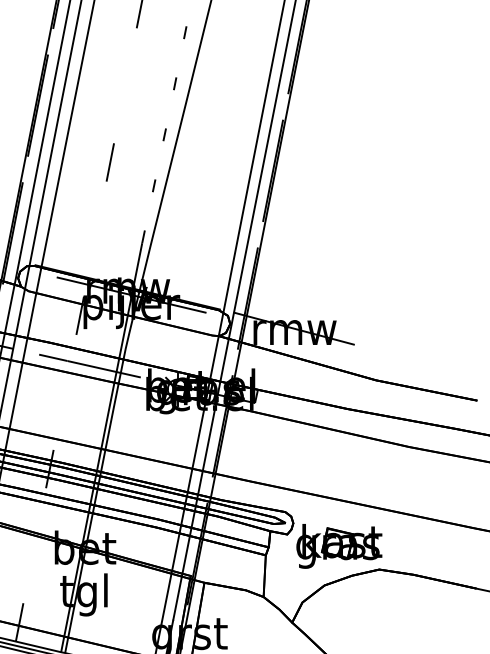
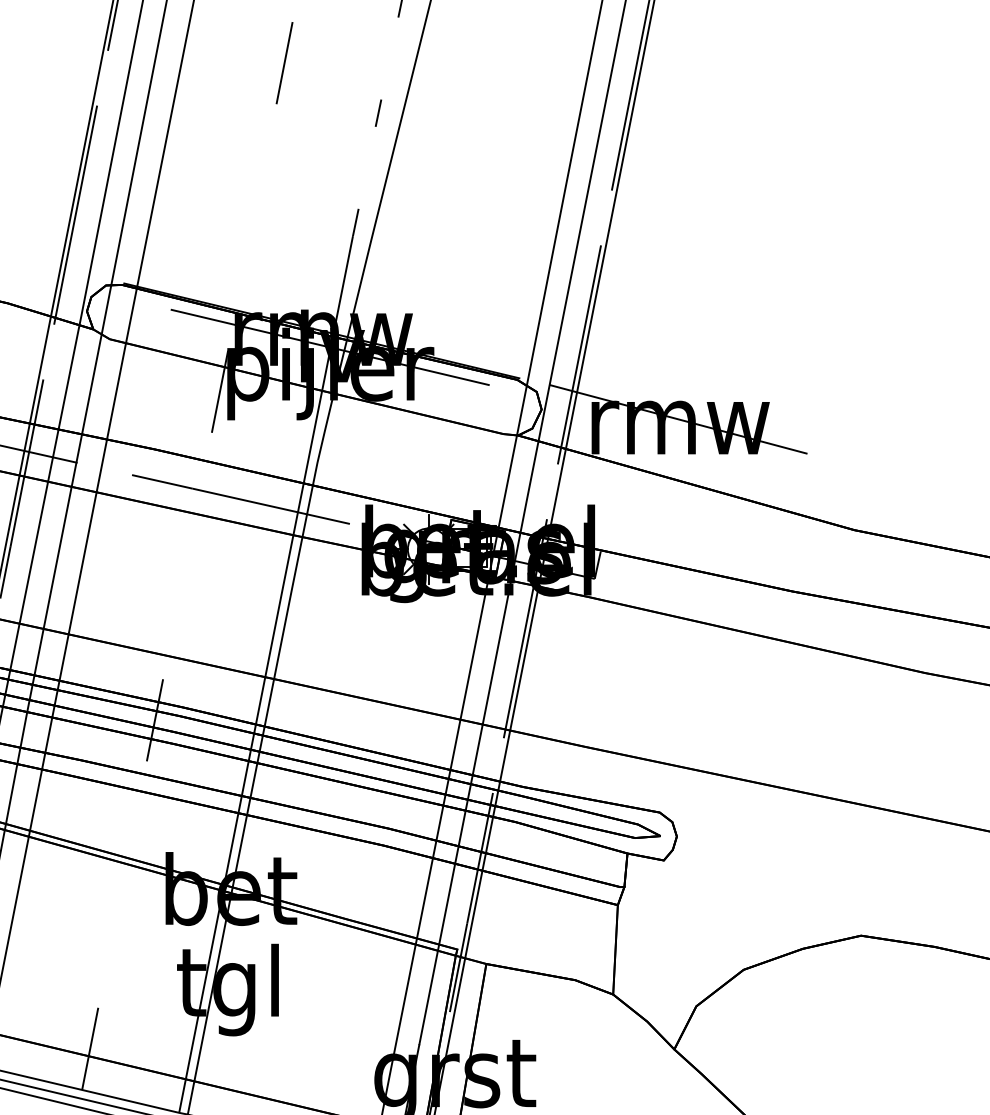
part: (339, 546) -> (775, 886), removed

